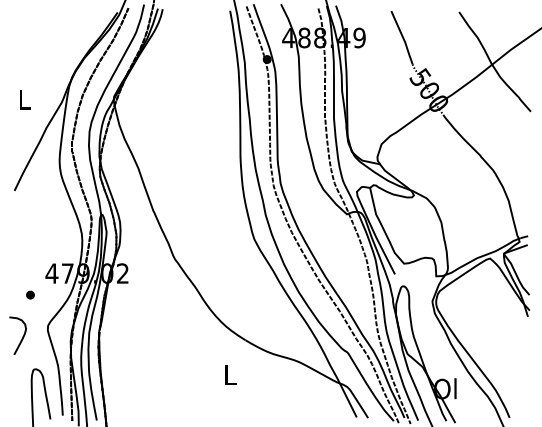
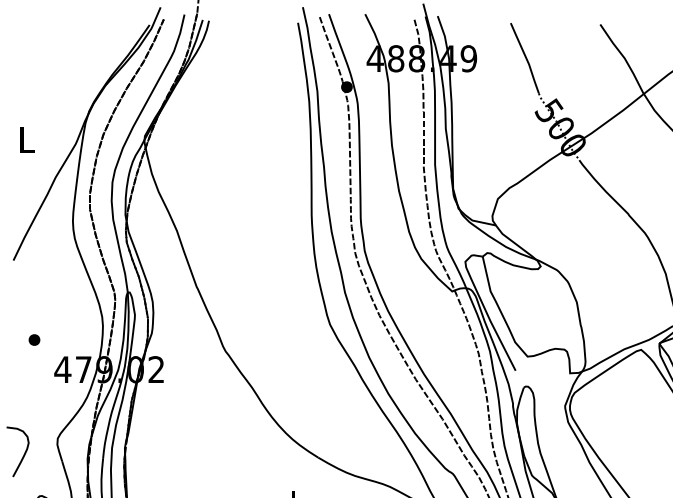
part: (30, 294) -> (34, 339), moved

